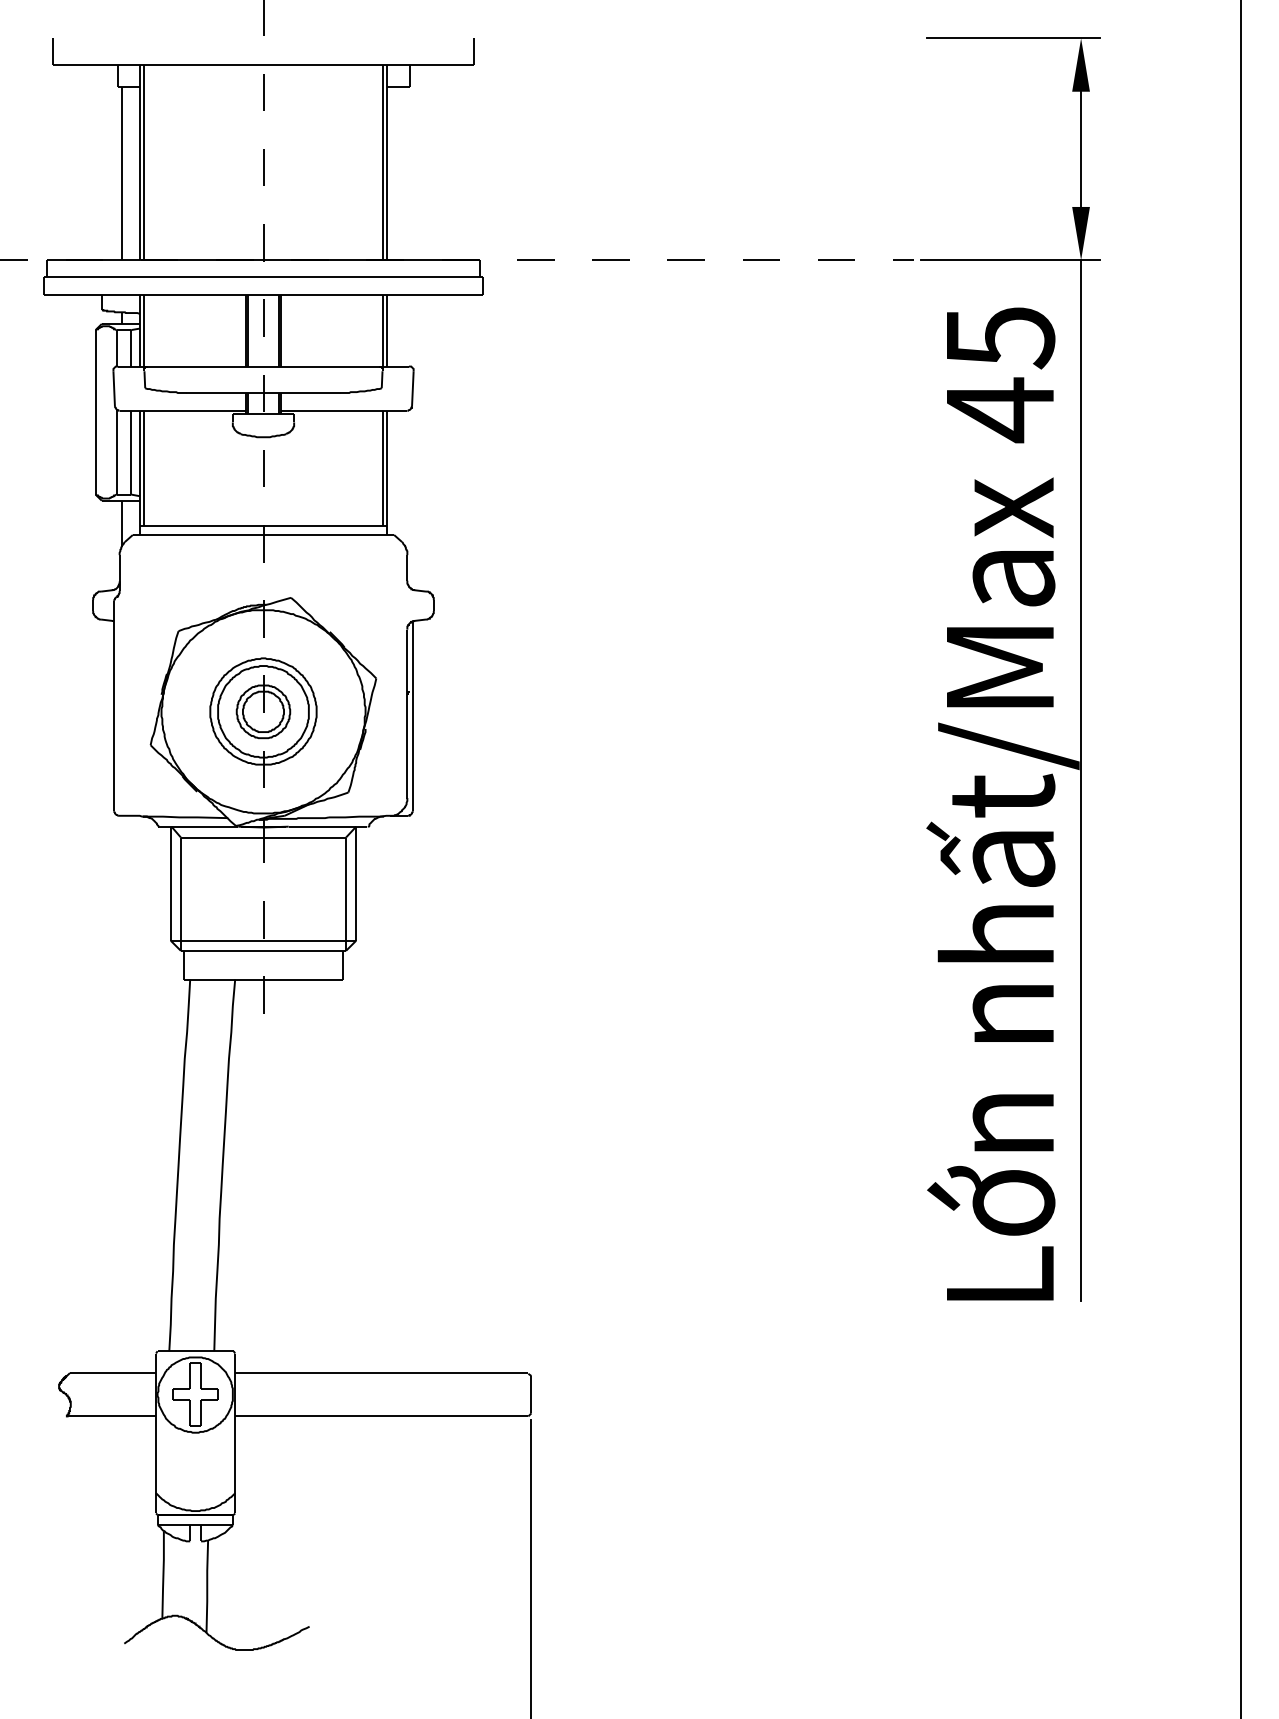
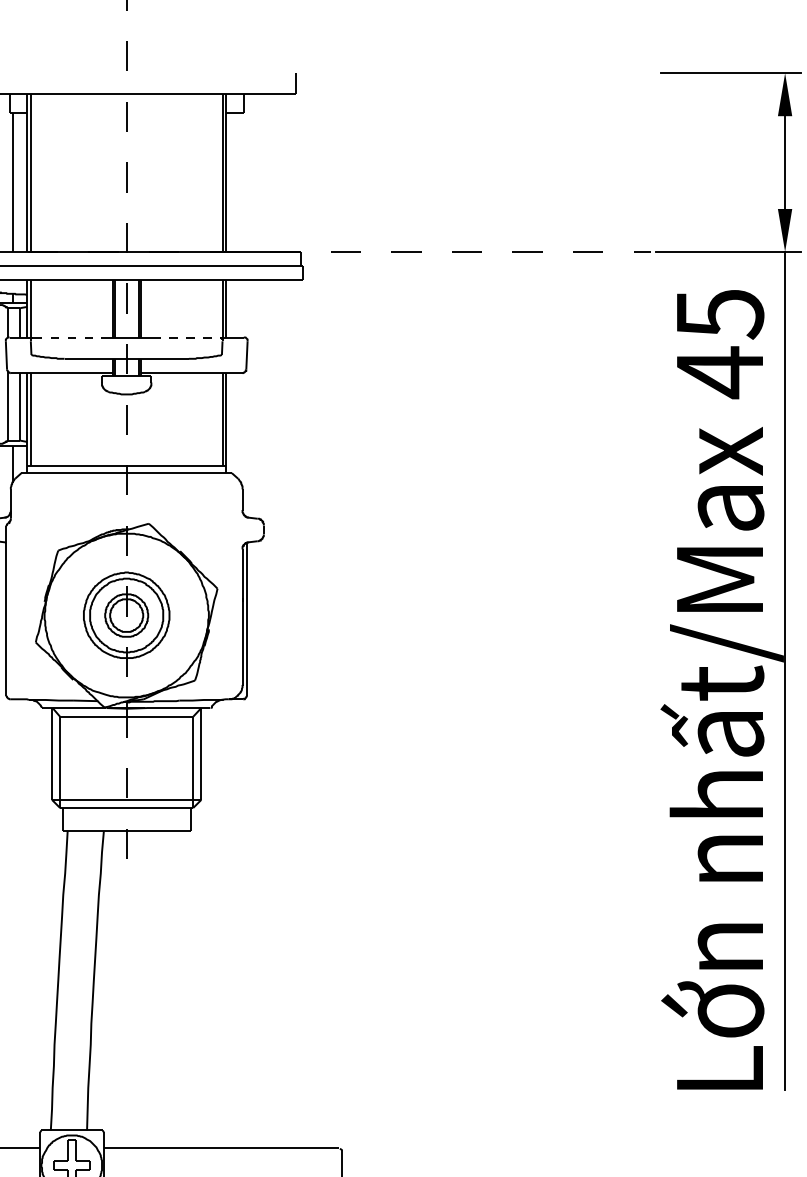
line: (190, 366) -> (67, 337), solid -> dashed
line: (337, 366) -> (186, 337), solid -> dashed

